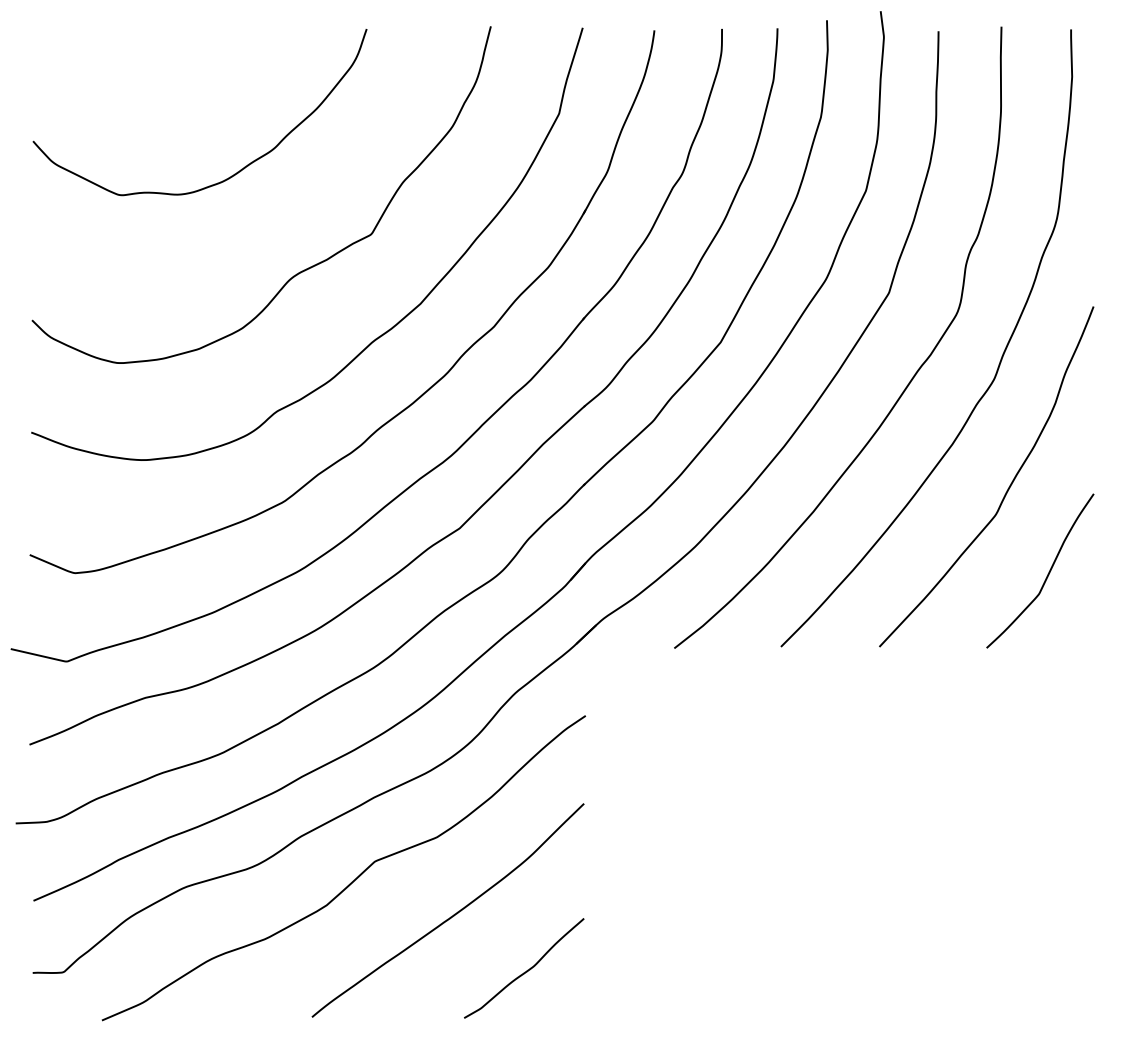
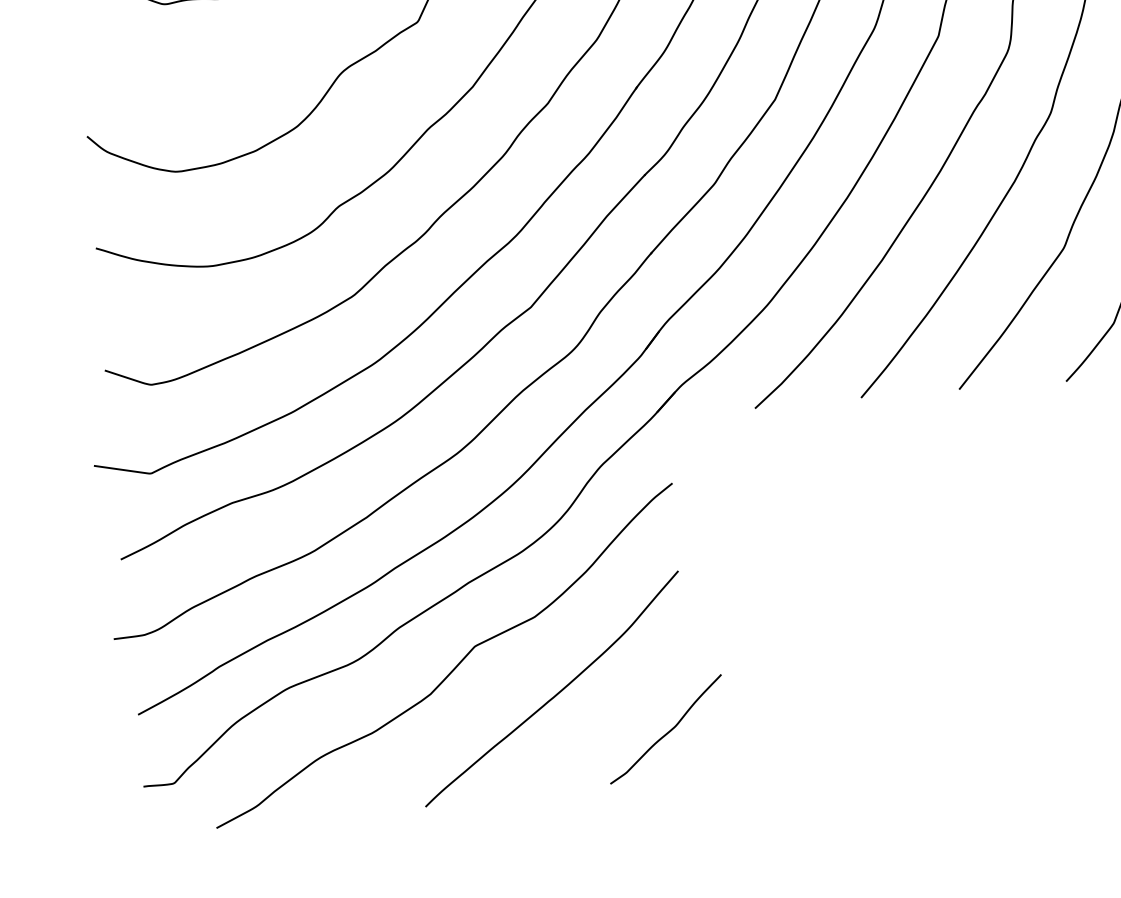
curve: (526, 970) -> (668, 731), moved

